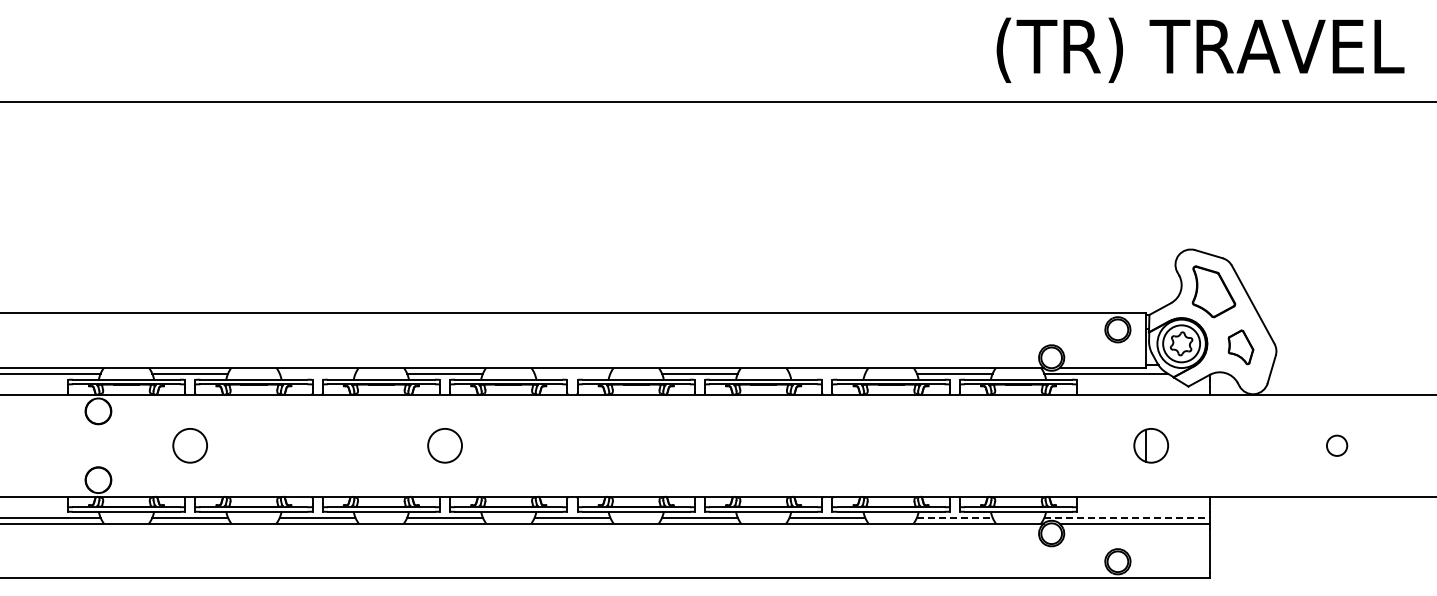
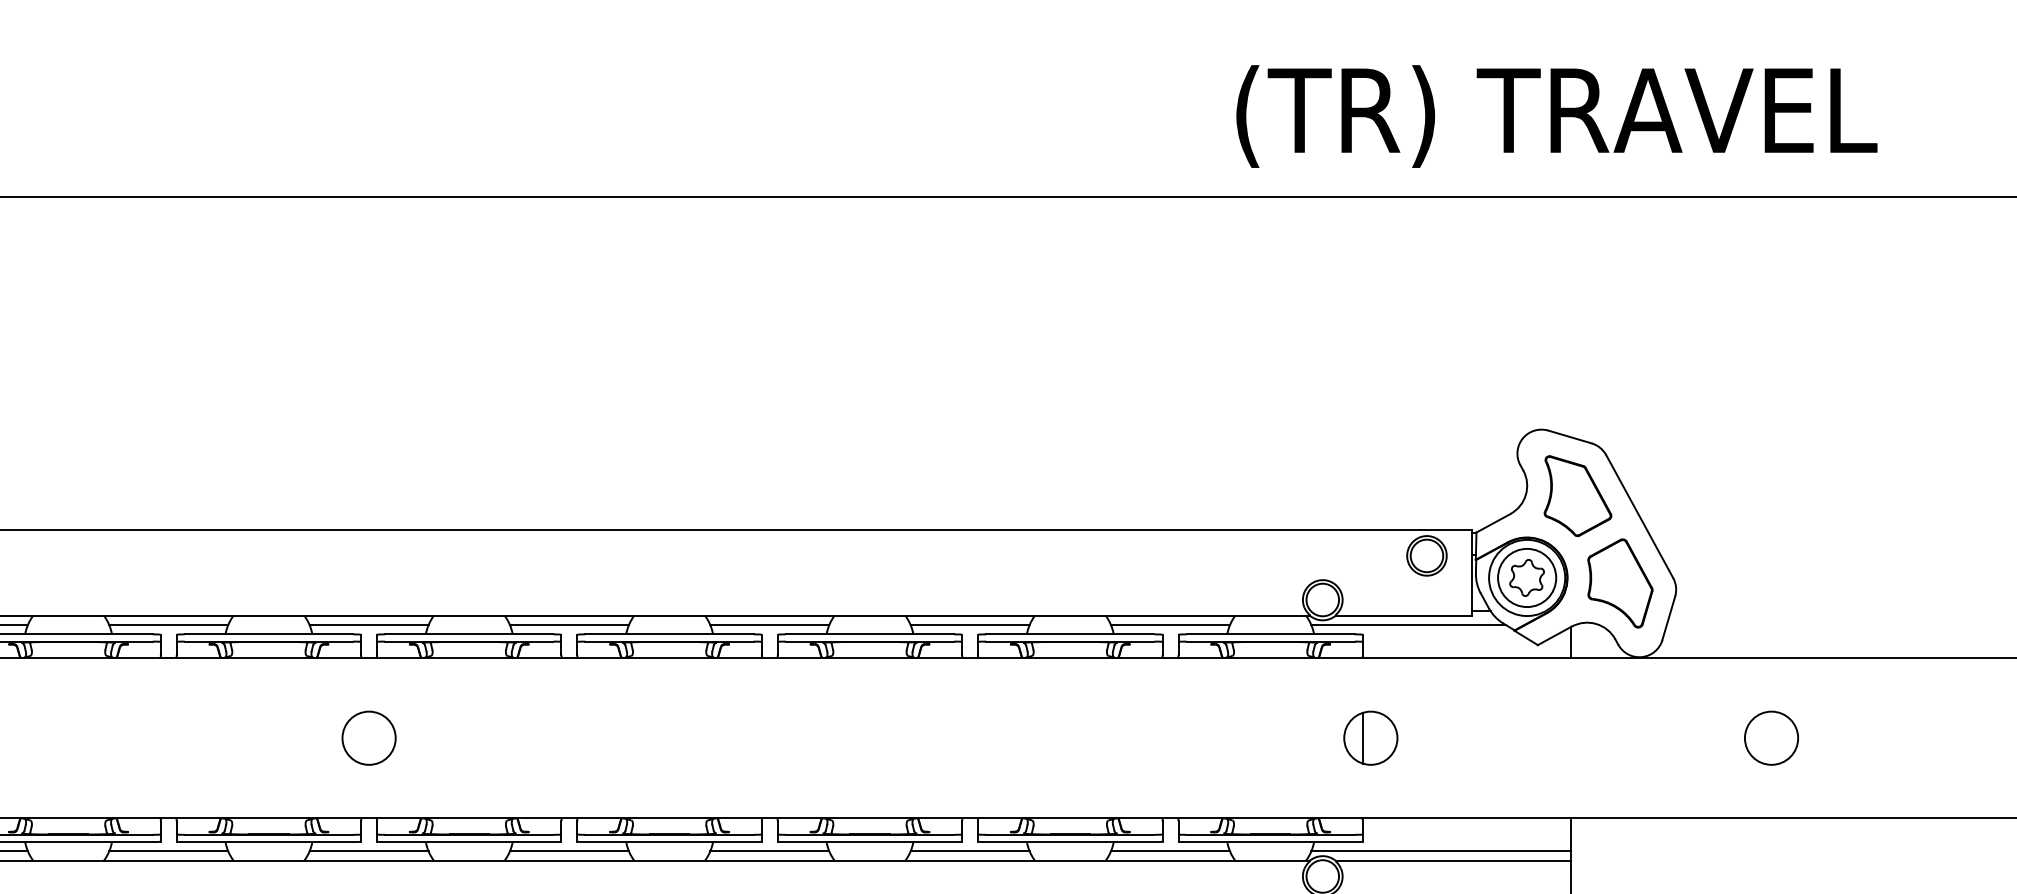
part: (1240, 347) -> (1619, 583), size x1.67
line: (317, 373) -> (168, 624), added
line: (572, 373) -> (569, 624), added
line: (827, 373) -> (970, 624), added
part: (1150, 445) -> (1369, 737), moved
circle: (1337, 445) -> (1772, 737), size x1.67
line: (954, 517) -> (1170, 850), dashed -> solid
line: (1127, 517) -> (1442, 850), dashed -> solid

